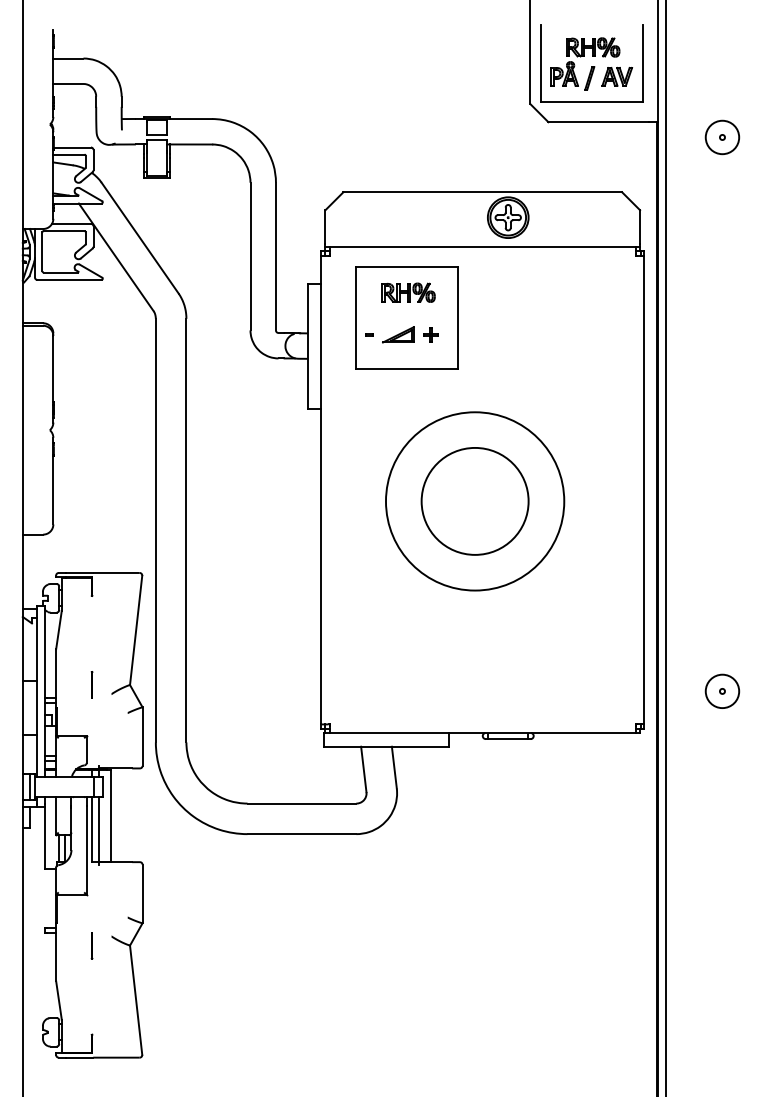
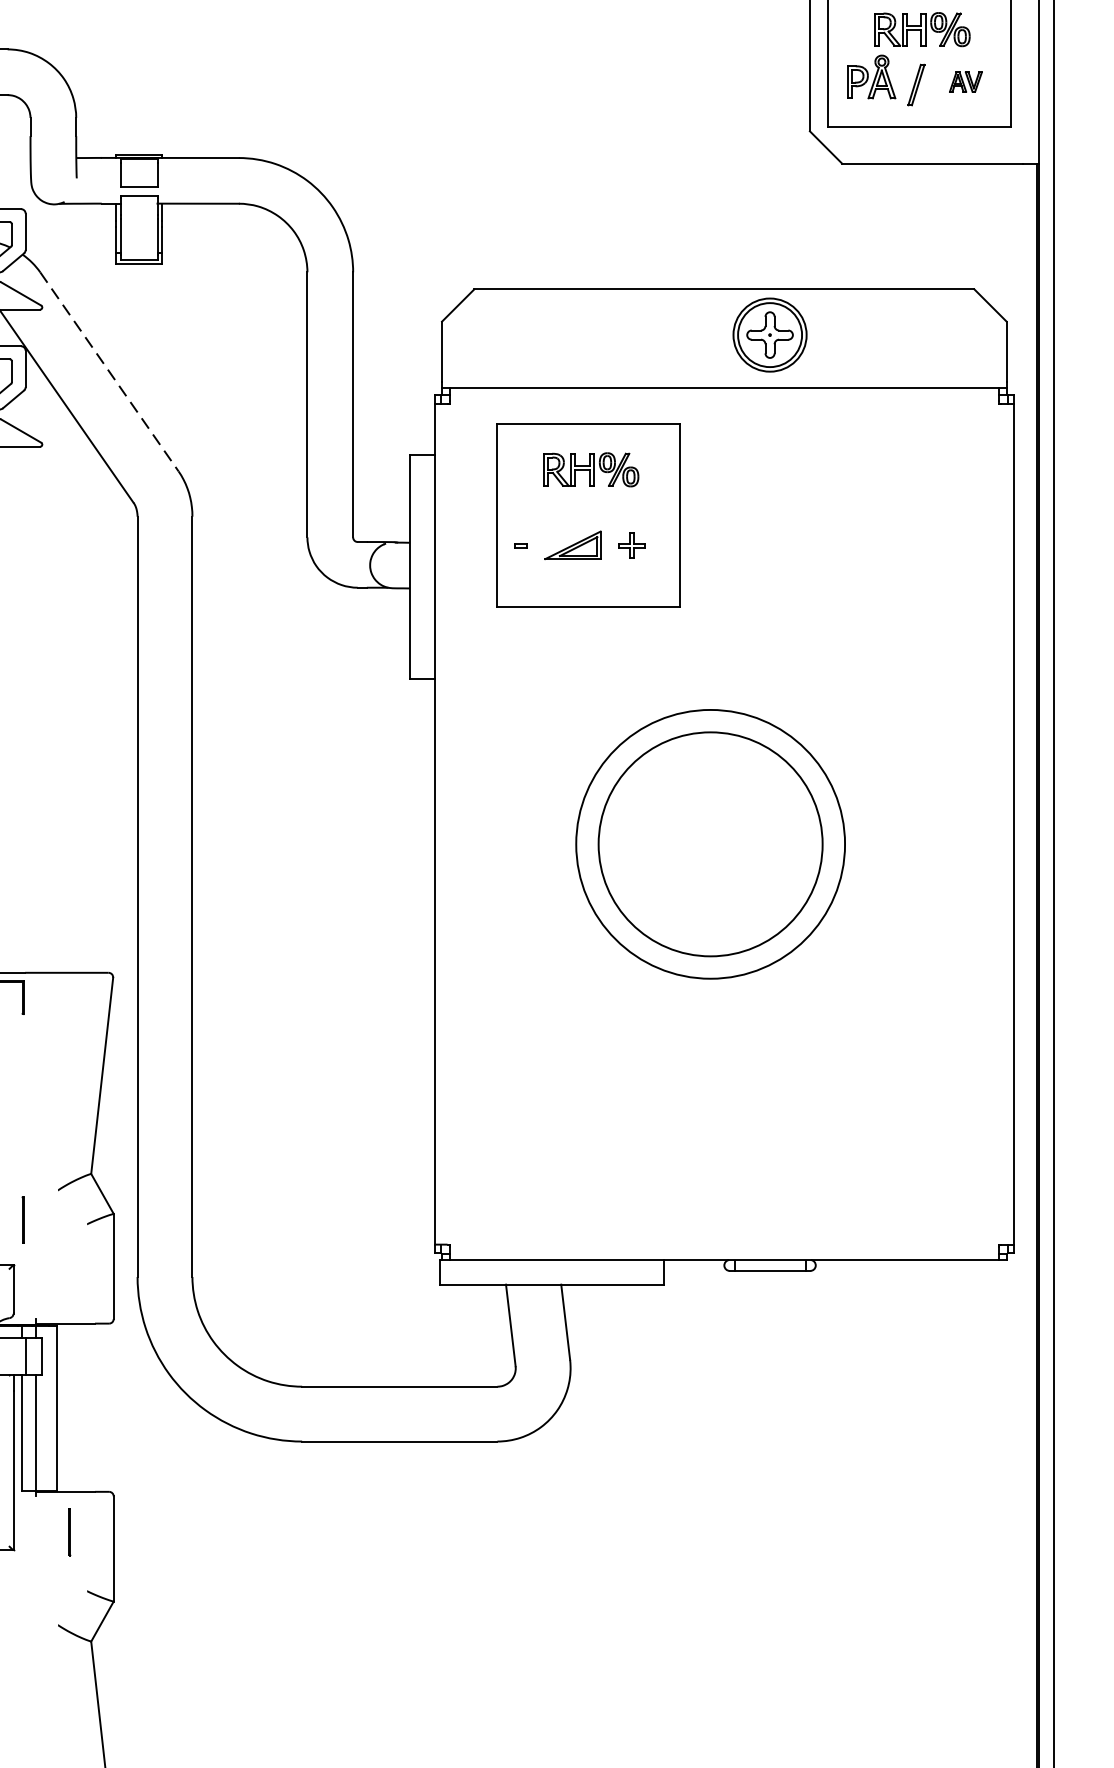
part: (617, 76) -> (966, 81), size x0.6
line: (140, 238) -> (110, 372), solid -> dashed
circle: (474, 500) -> (709, 842), size x1.4
circle: (474, 501) -> (709, 844), size x0.7
part: (91, 684) -> (22, 1219), moved
part: (91, 945) -> (68, 1531), moved

